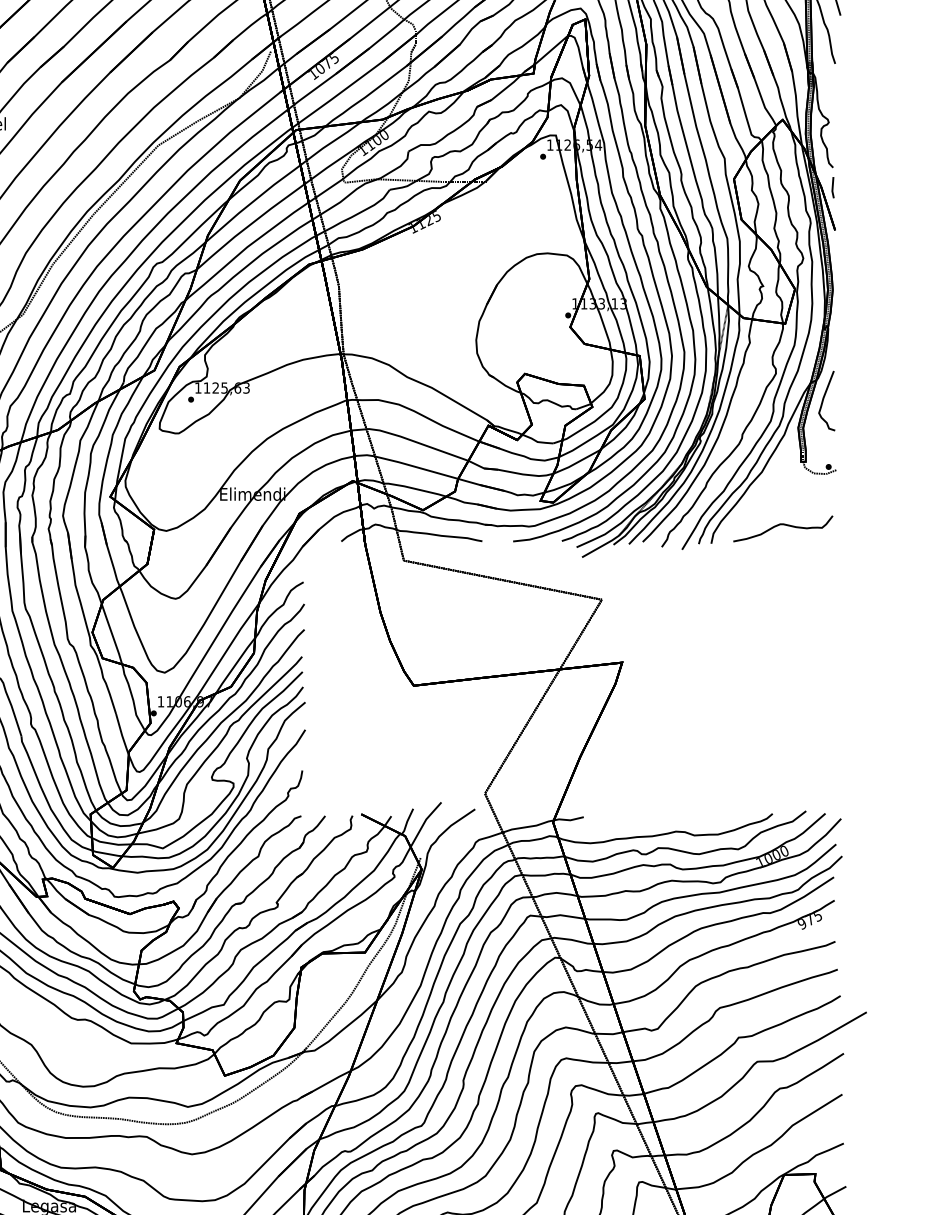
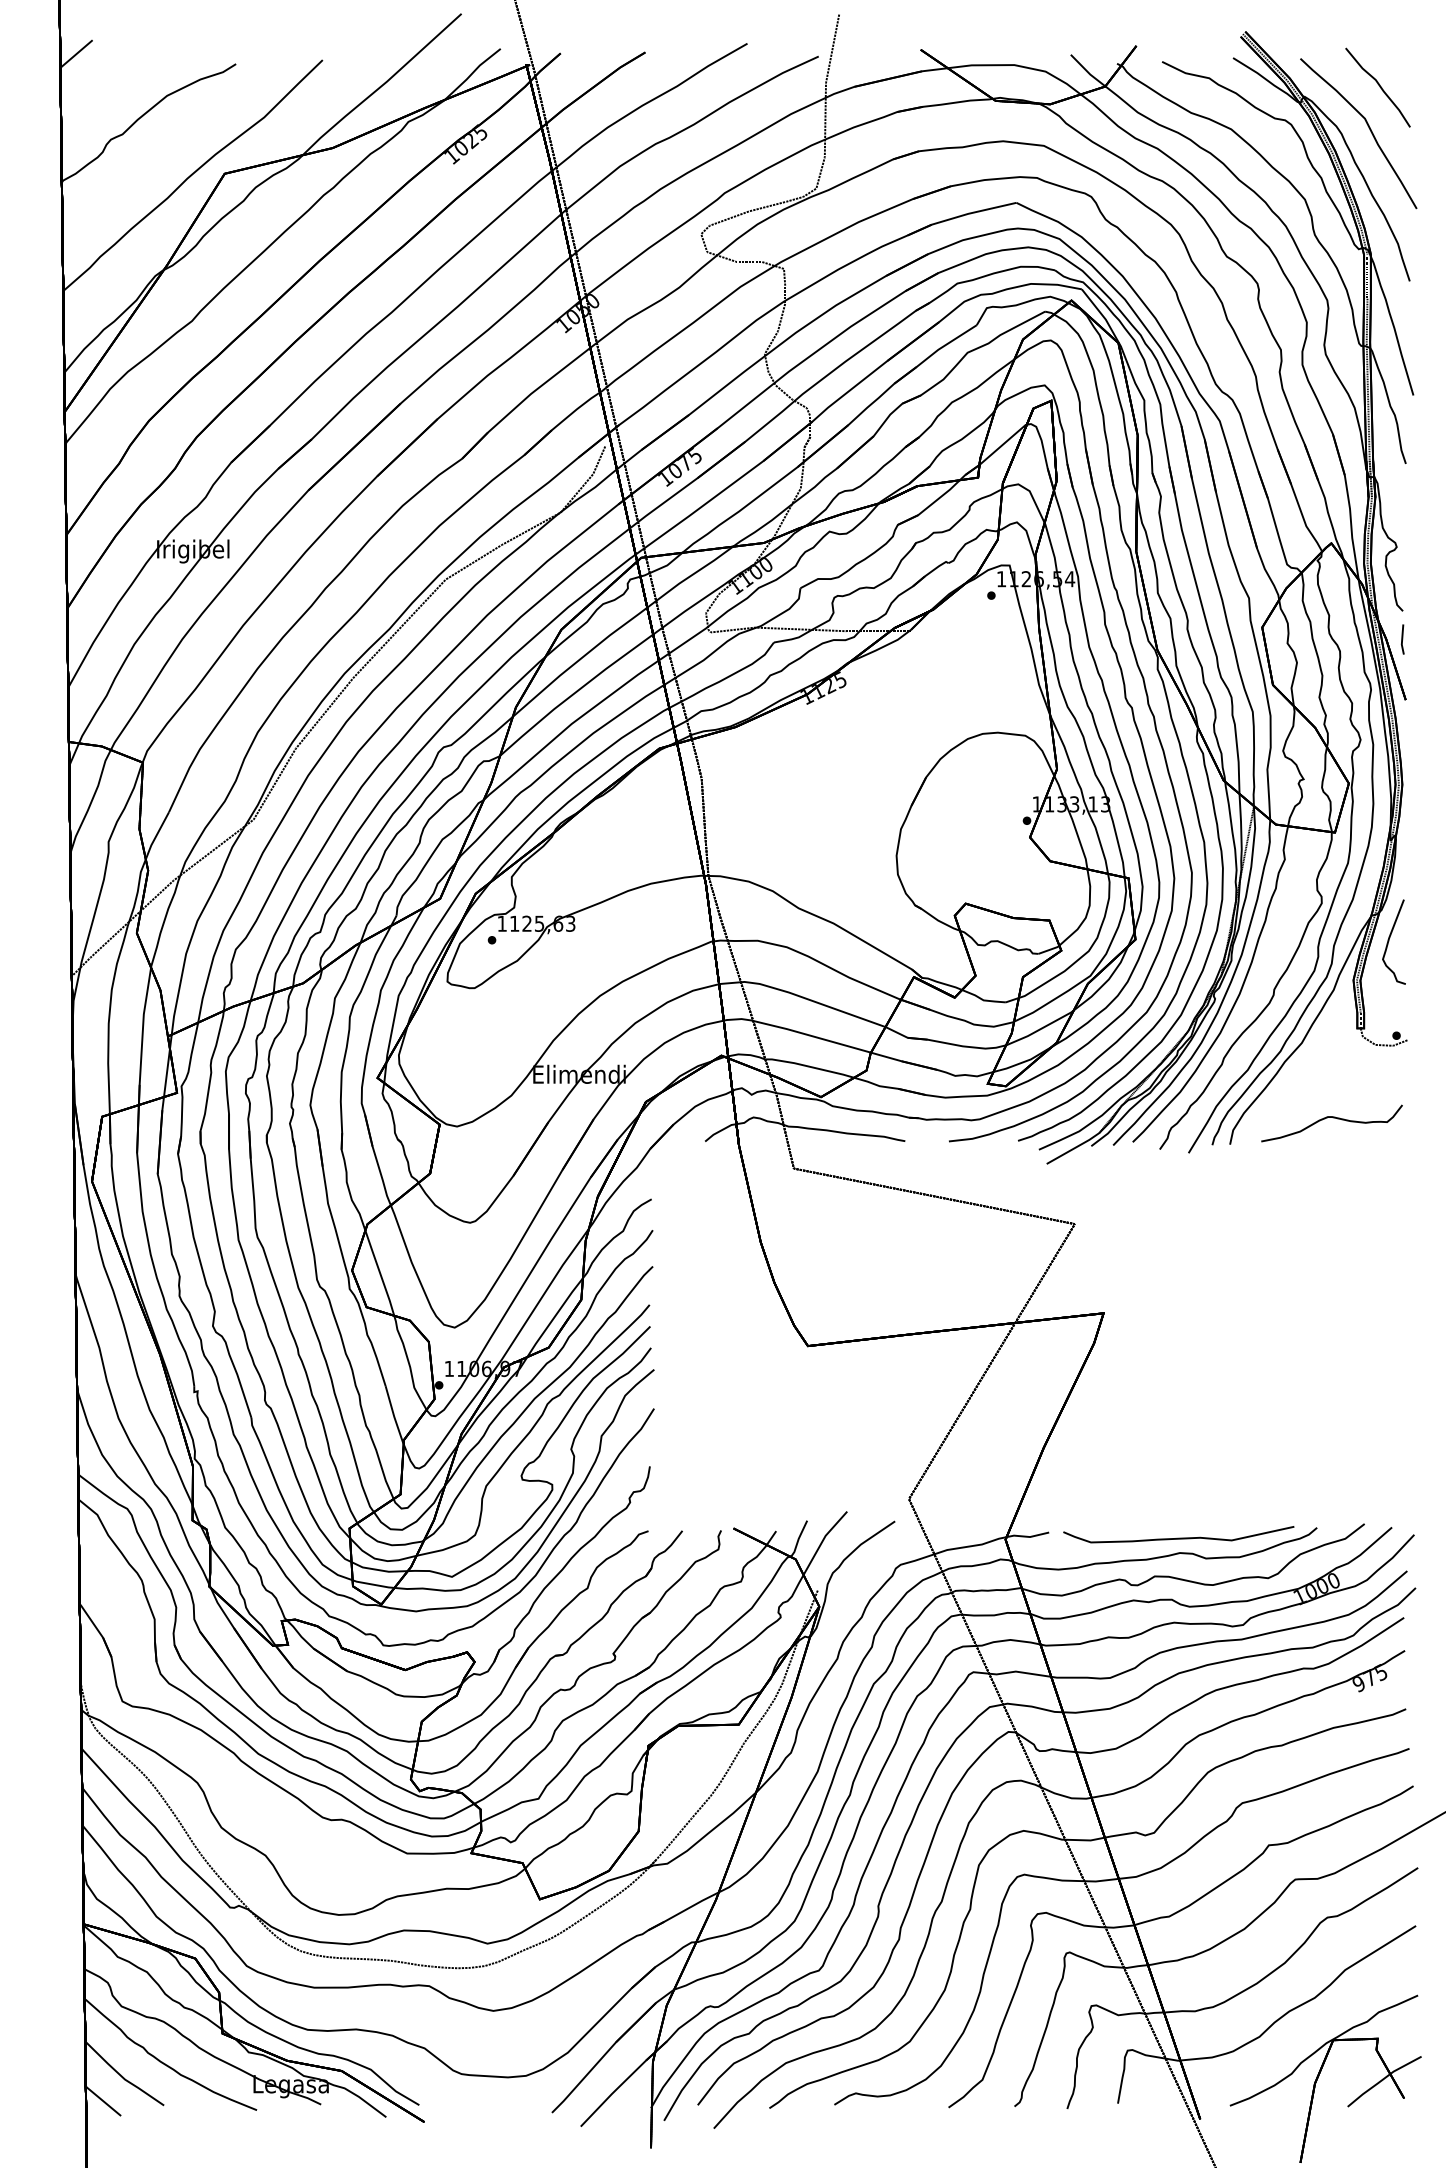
curve: (674, 820) -> (1178, 1537), added

